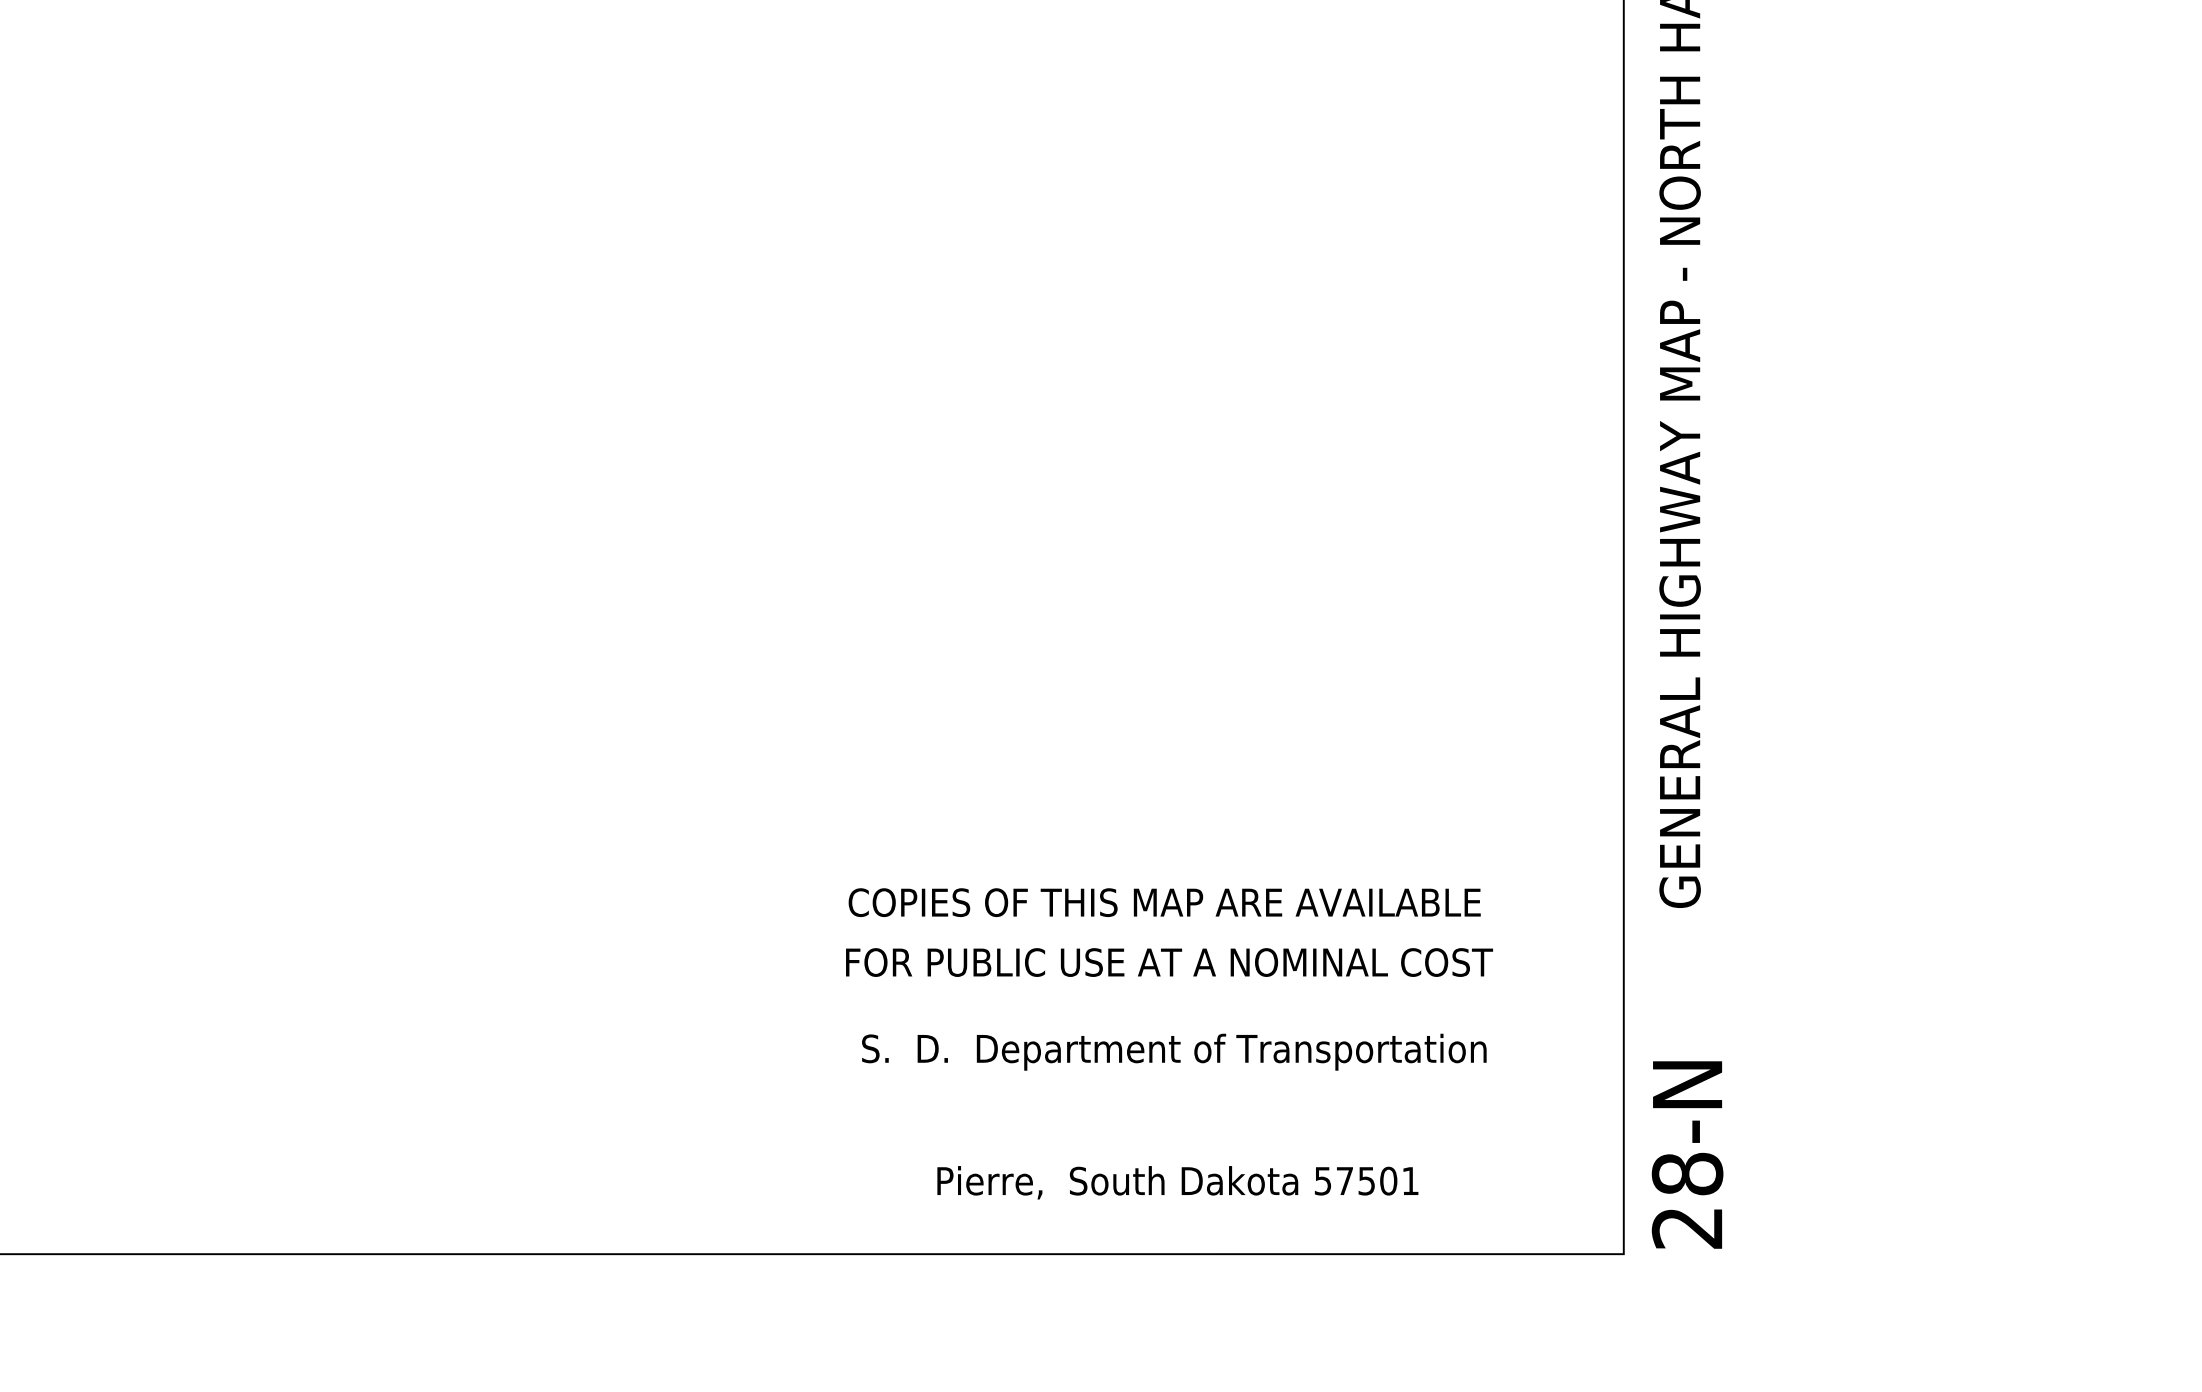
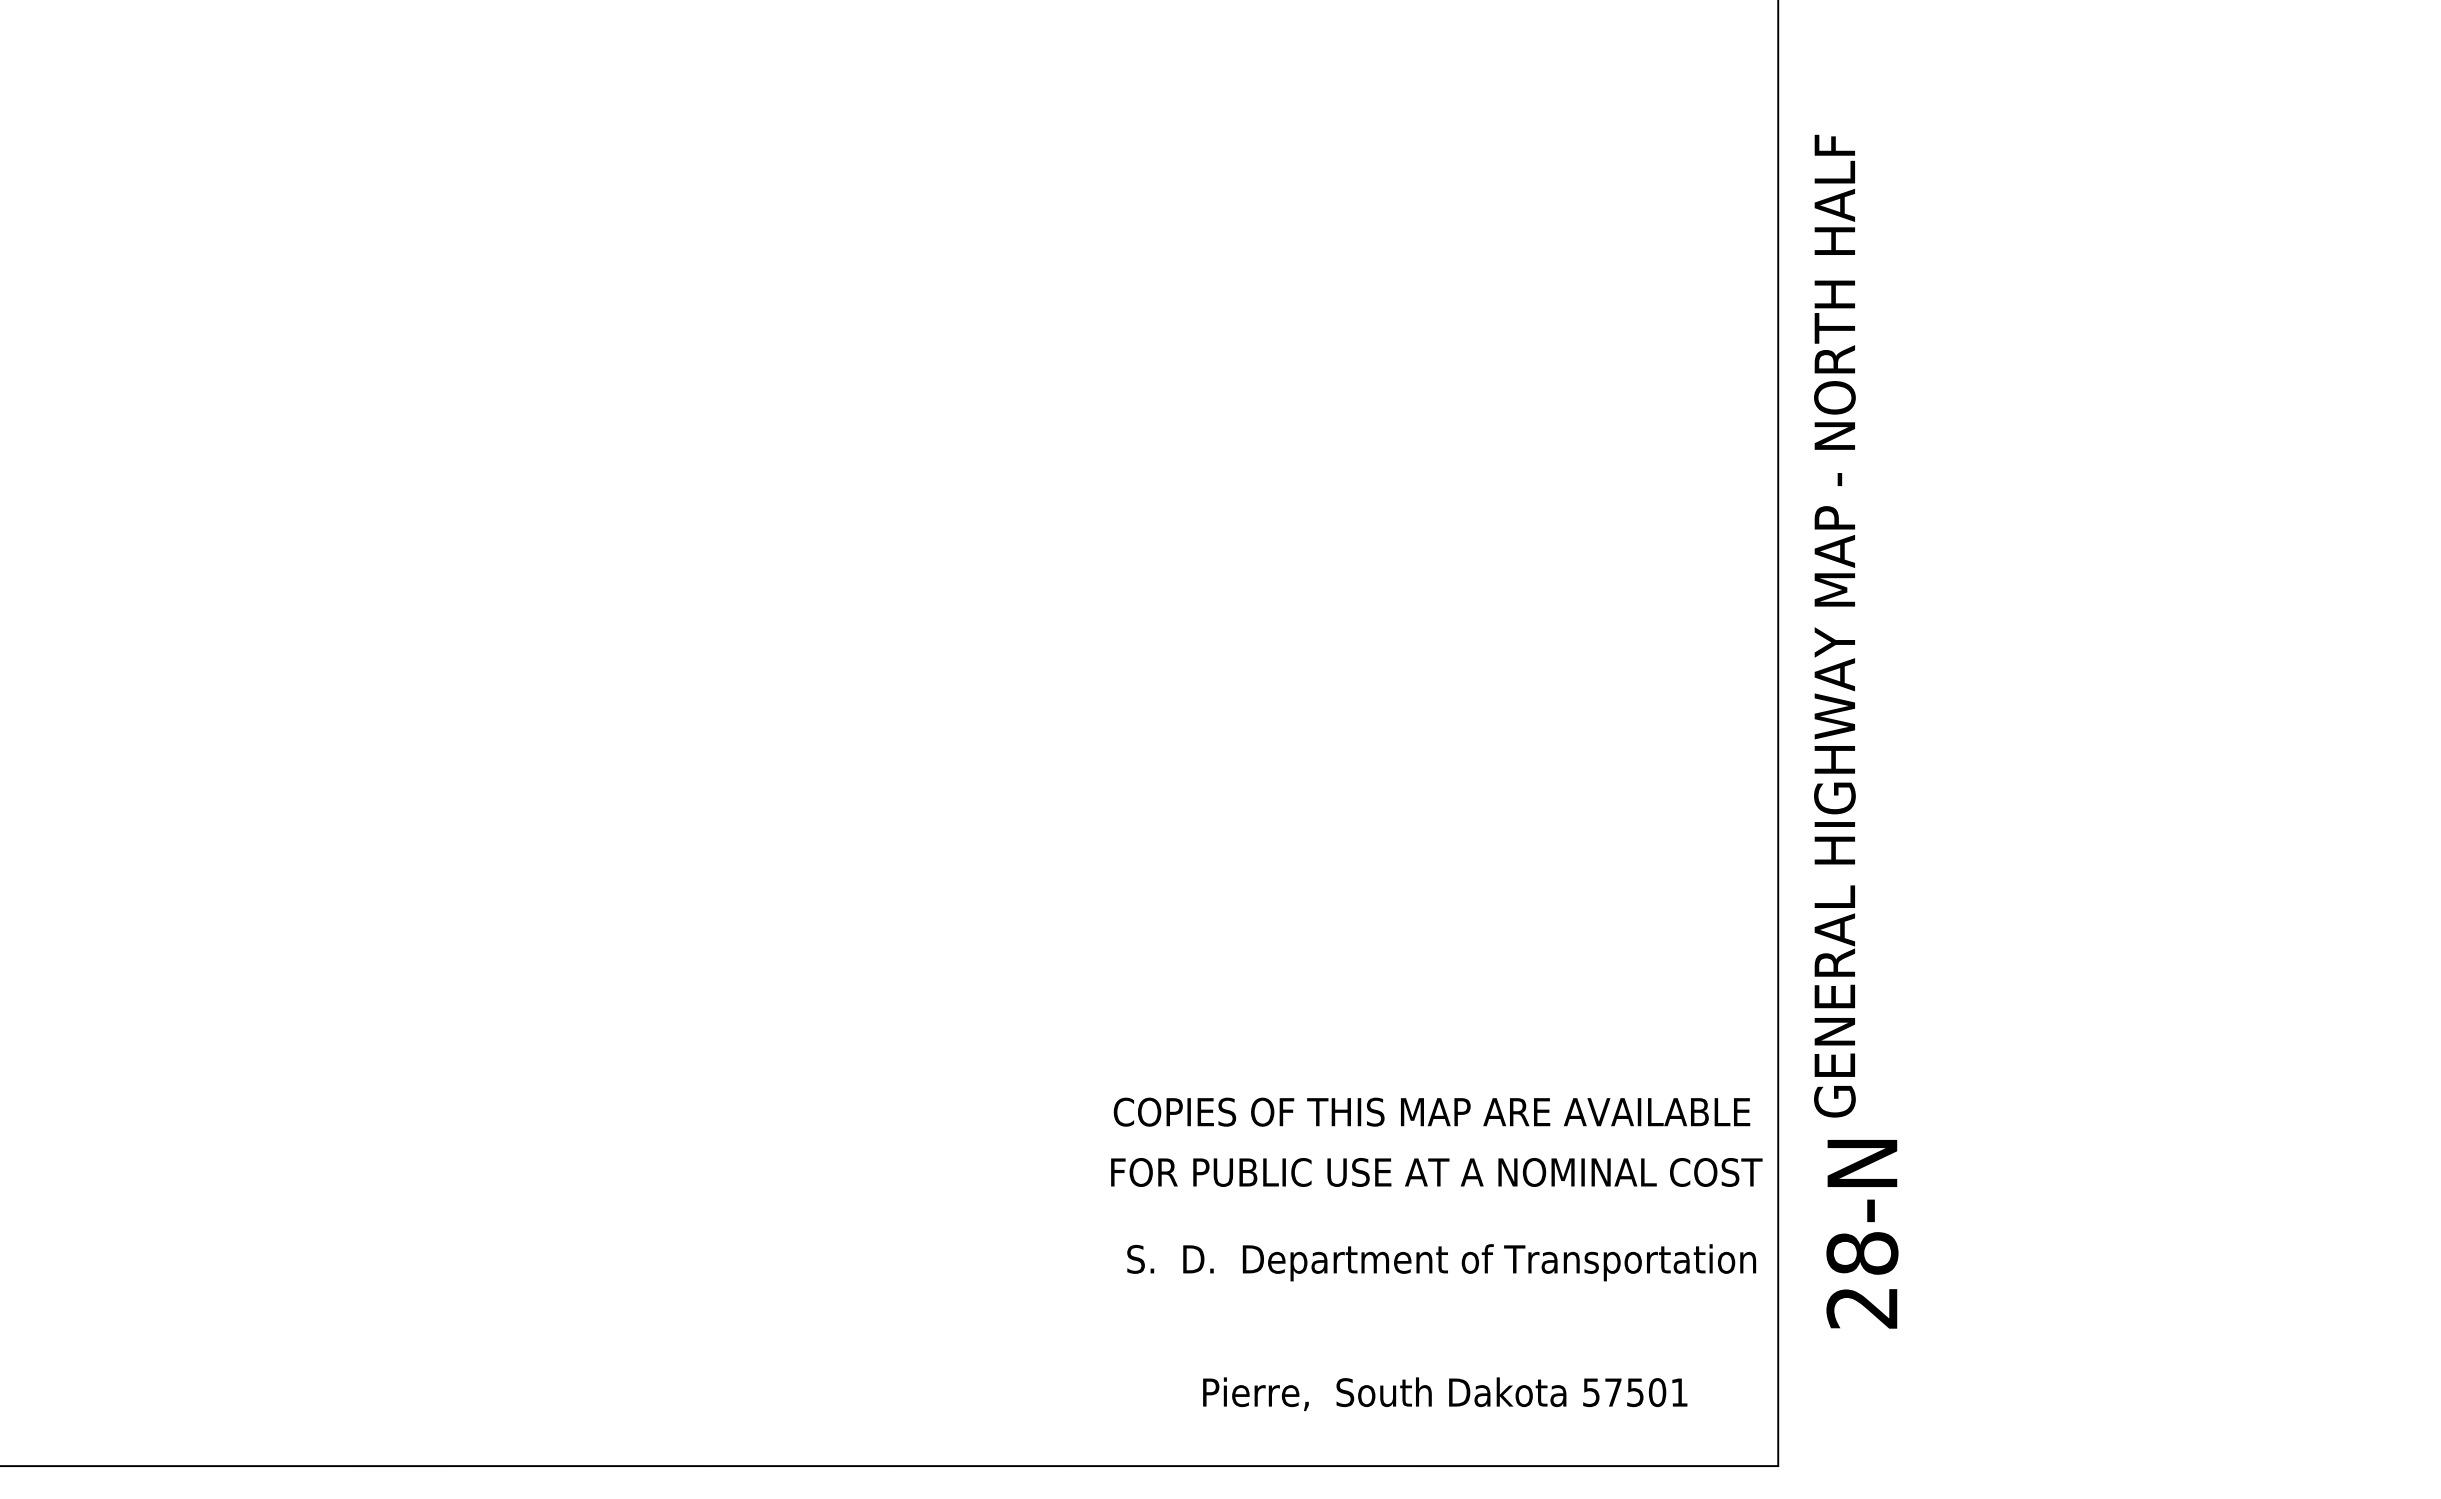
text: (1169, 1043) -> (1436, 1253), moved
text: (1687, 1155) -> (1862, 1234), moved

